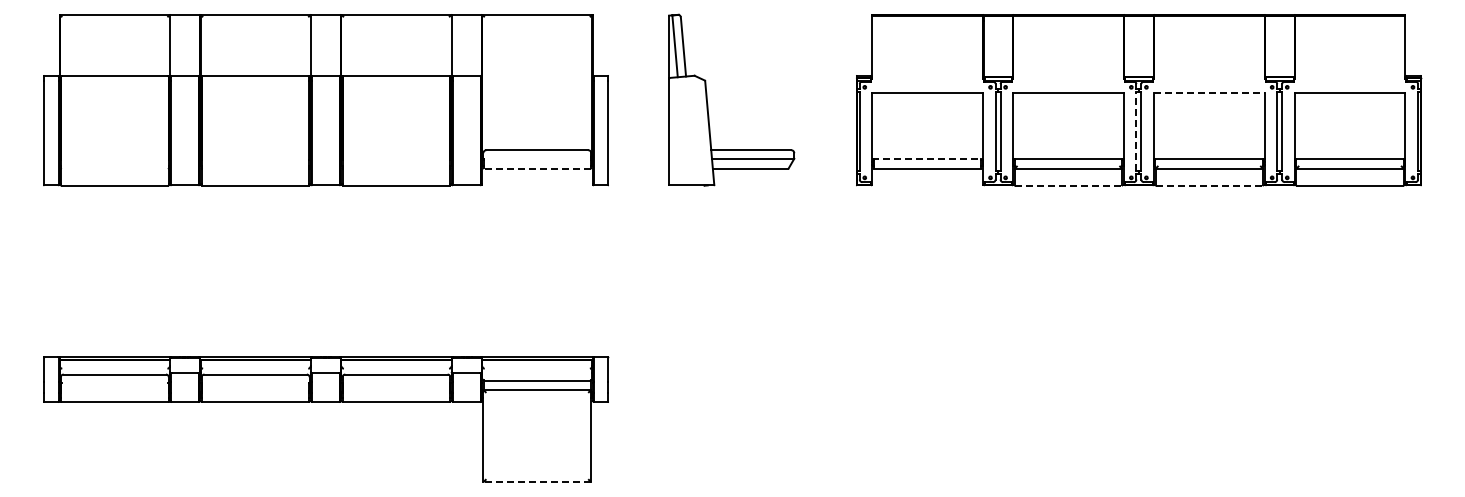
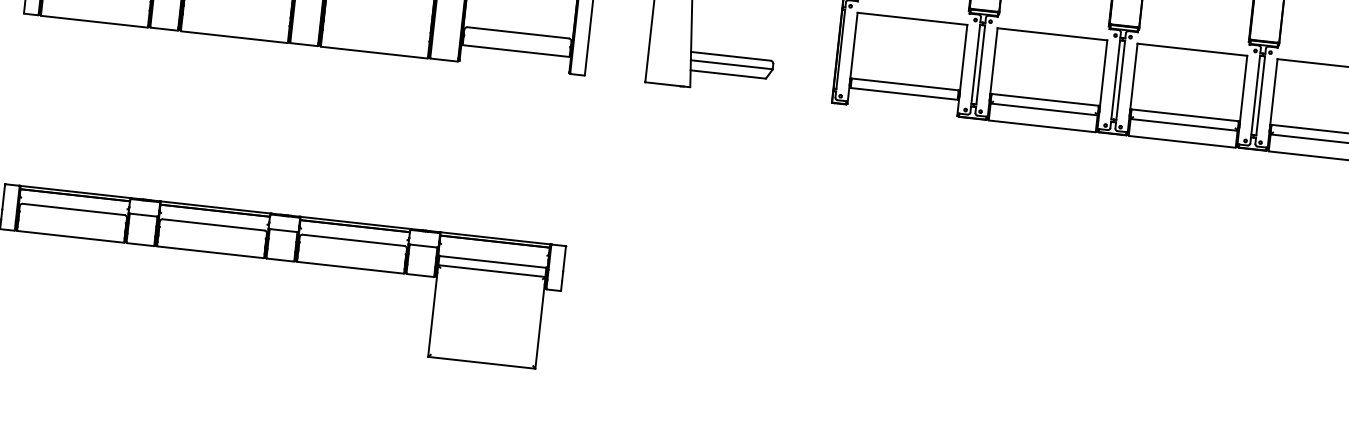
line: (1209, 93) -> (1192, 50), dashed -> solid
line: (1136, 131) -> (1115, 79), dashed -> solid
line: (928, 159) -> (906, 84), dashed -> solid
line: (536, 168) -> (515, 50), dashed -> solid
line: (1068, 185) -> (1042, 126), dashed -> solid
line: (1209, 185) -> (1182, 141), dashed -> solid
line: (537, 482) -> (481, 363), dashed -> solid

